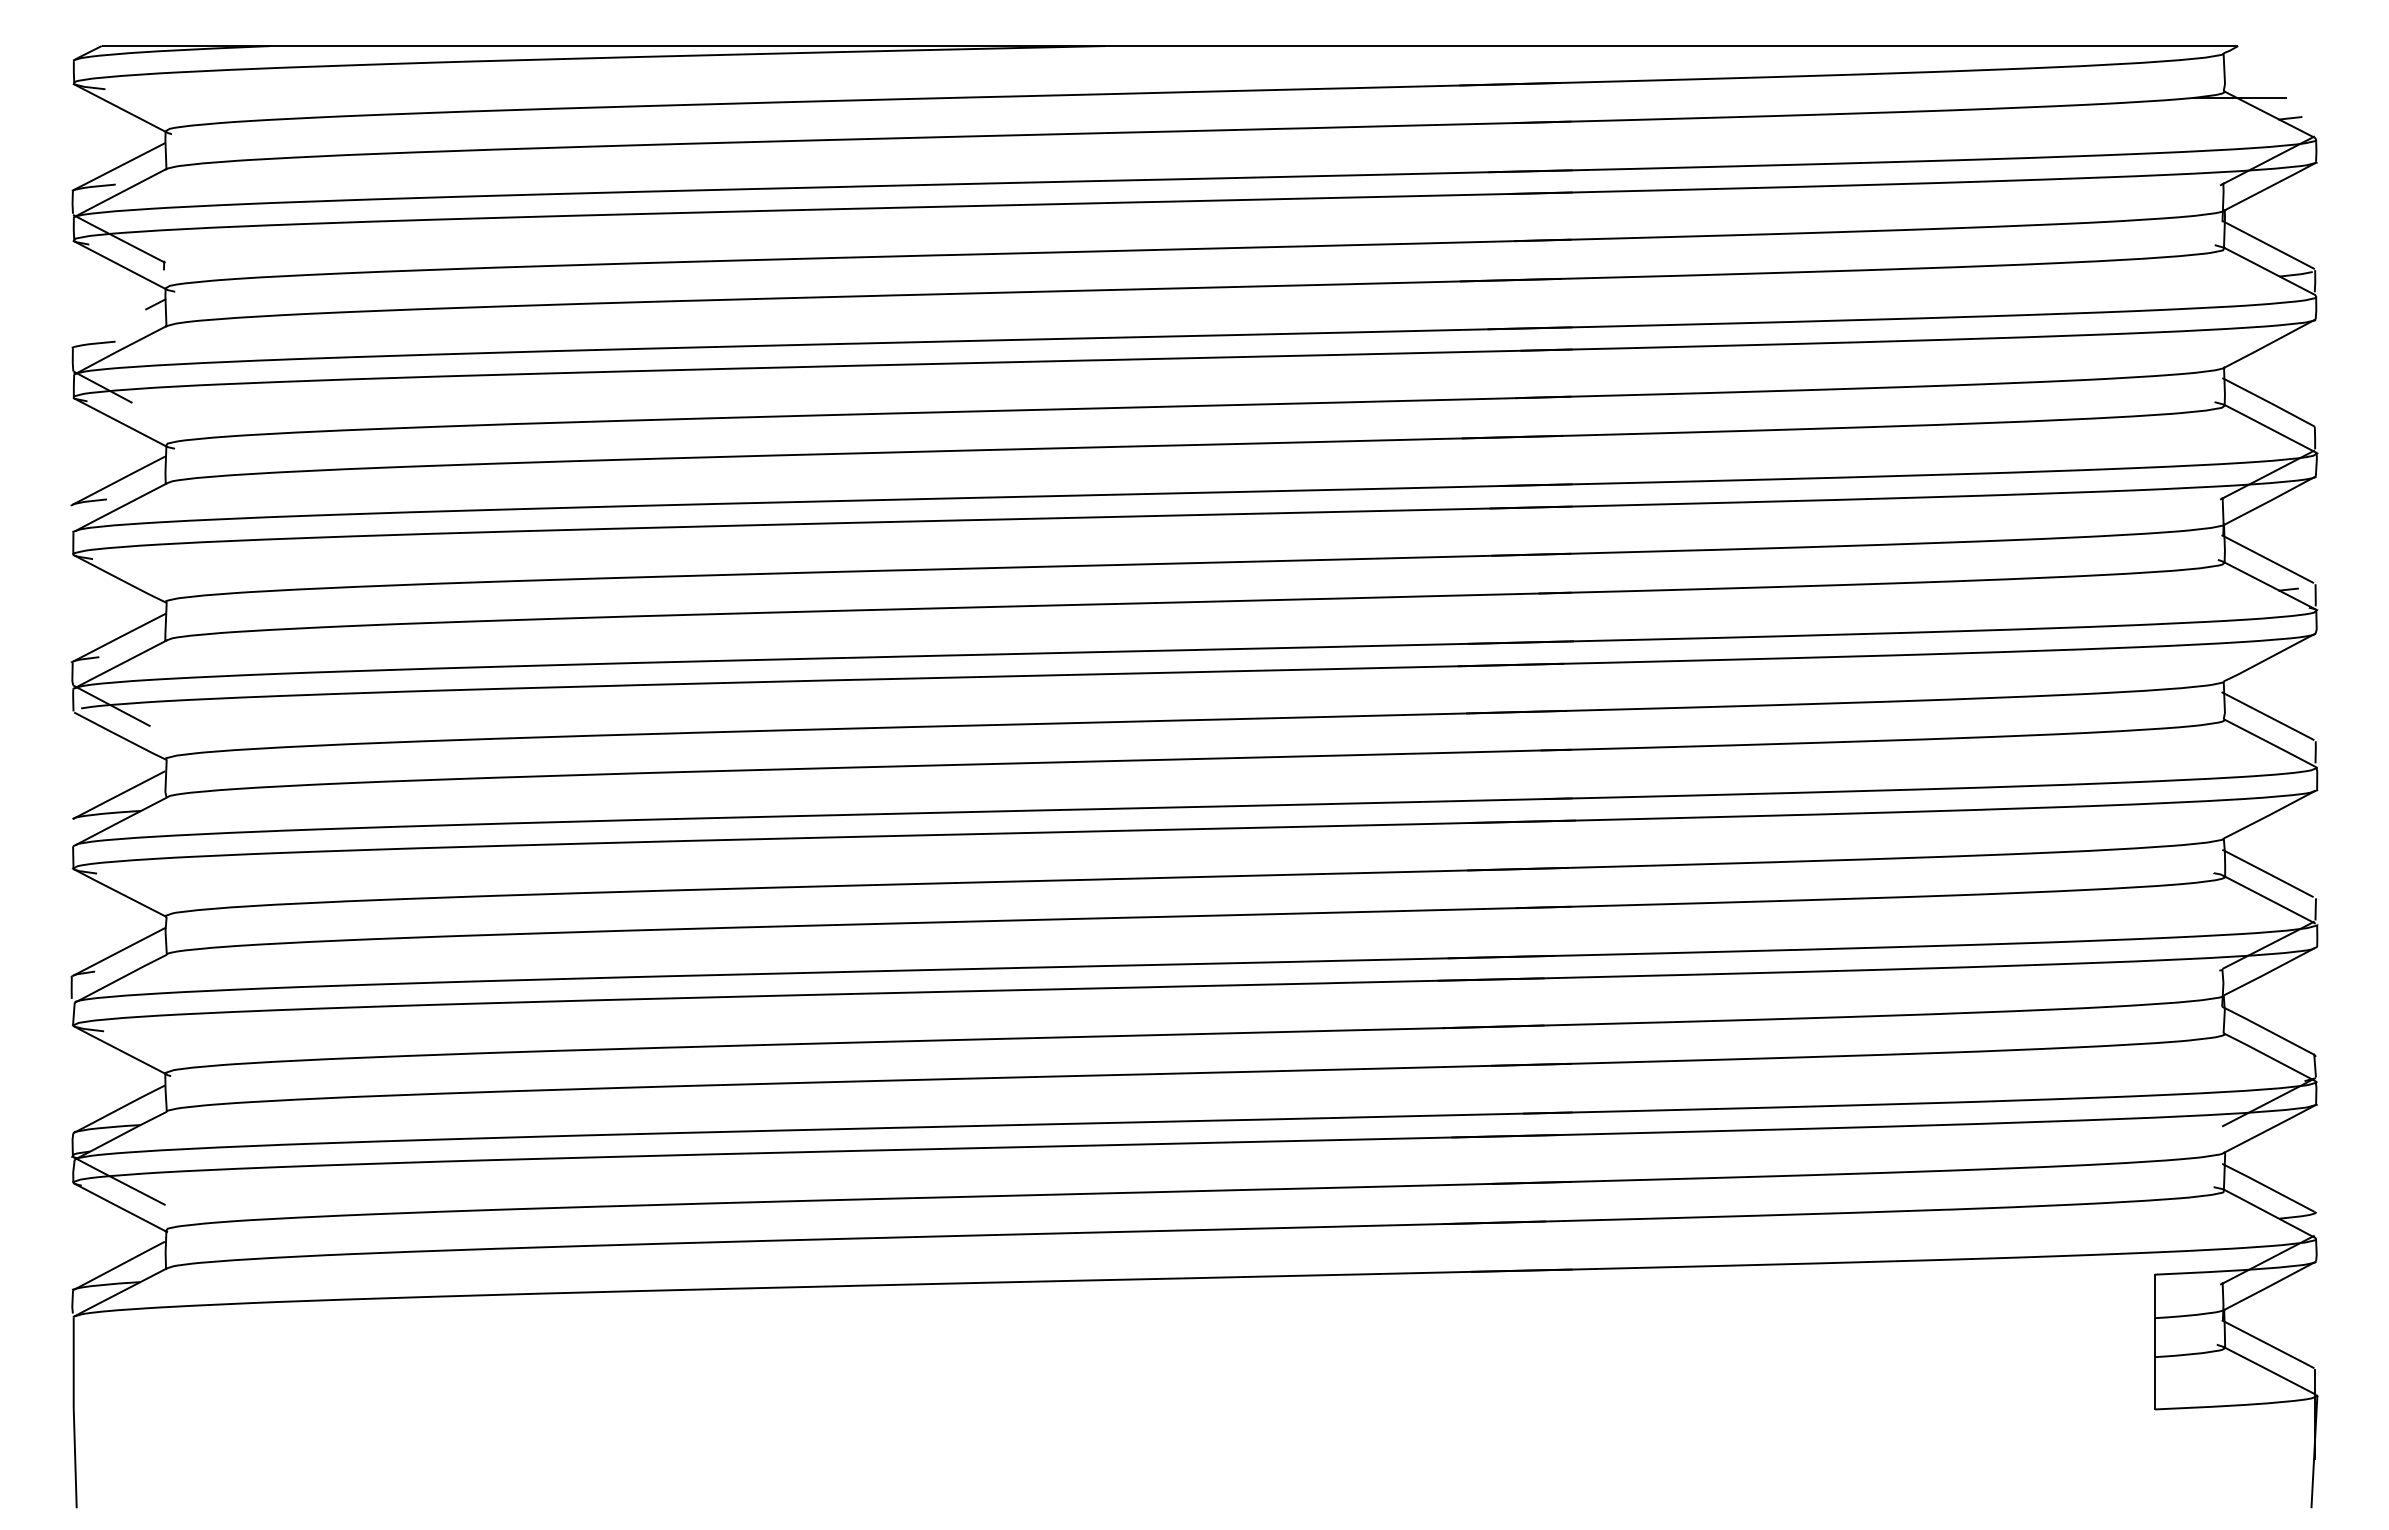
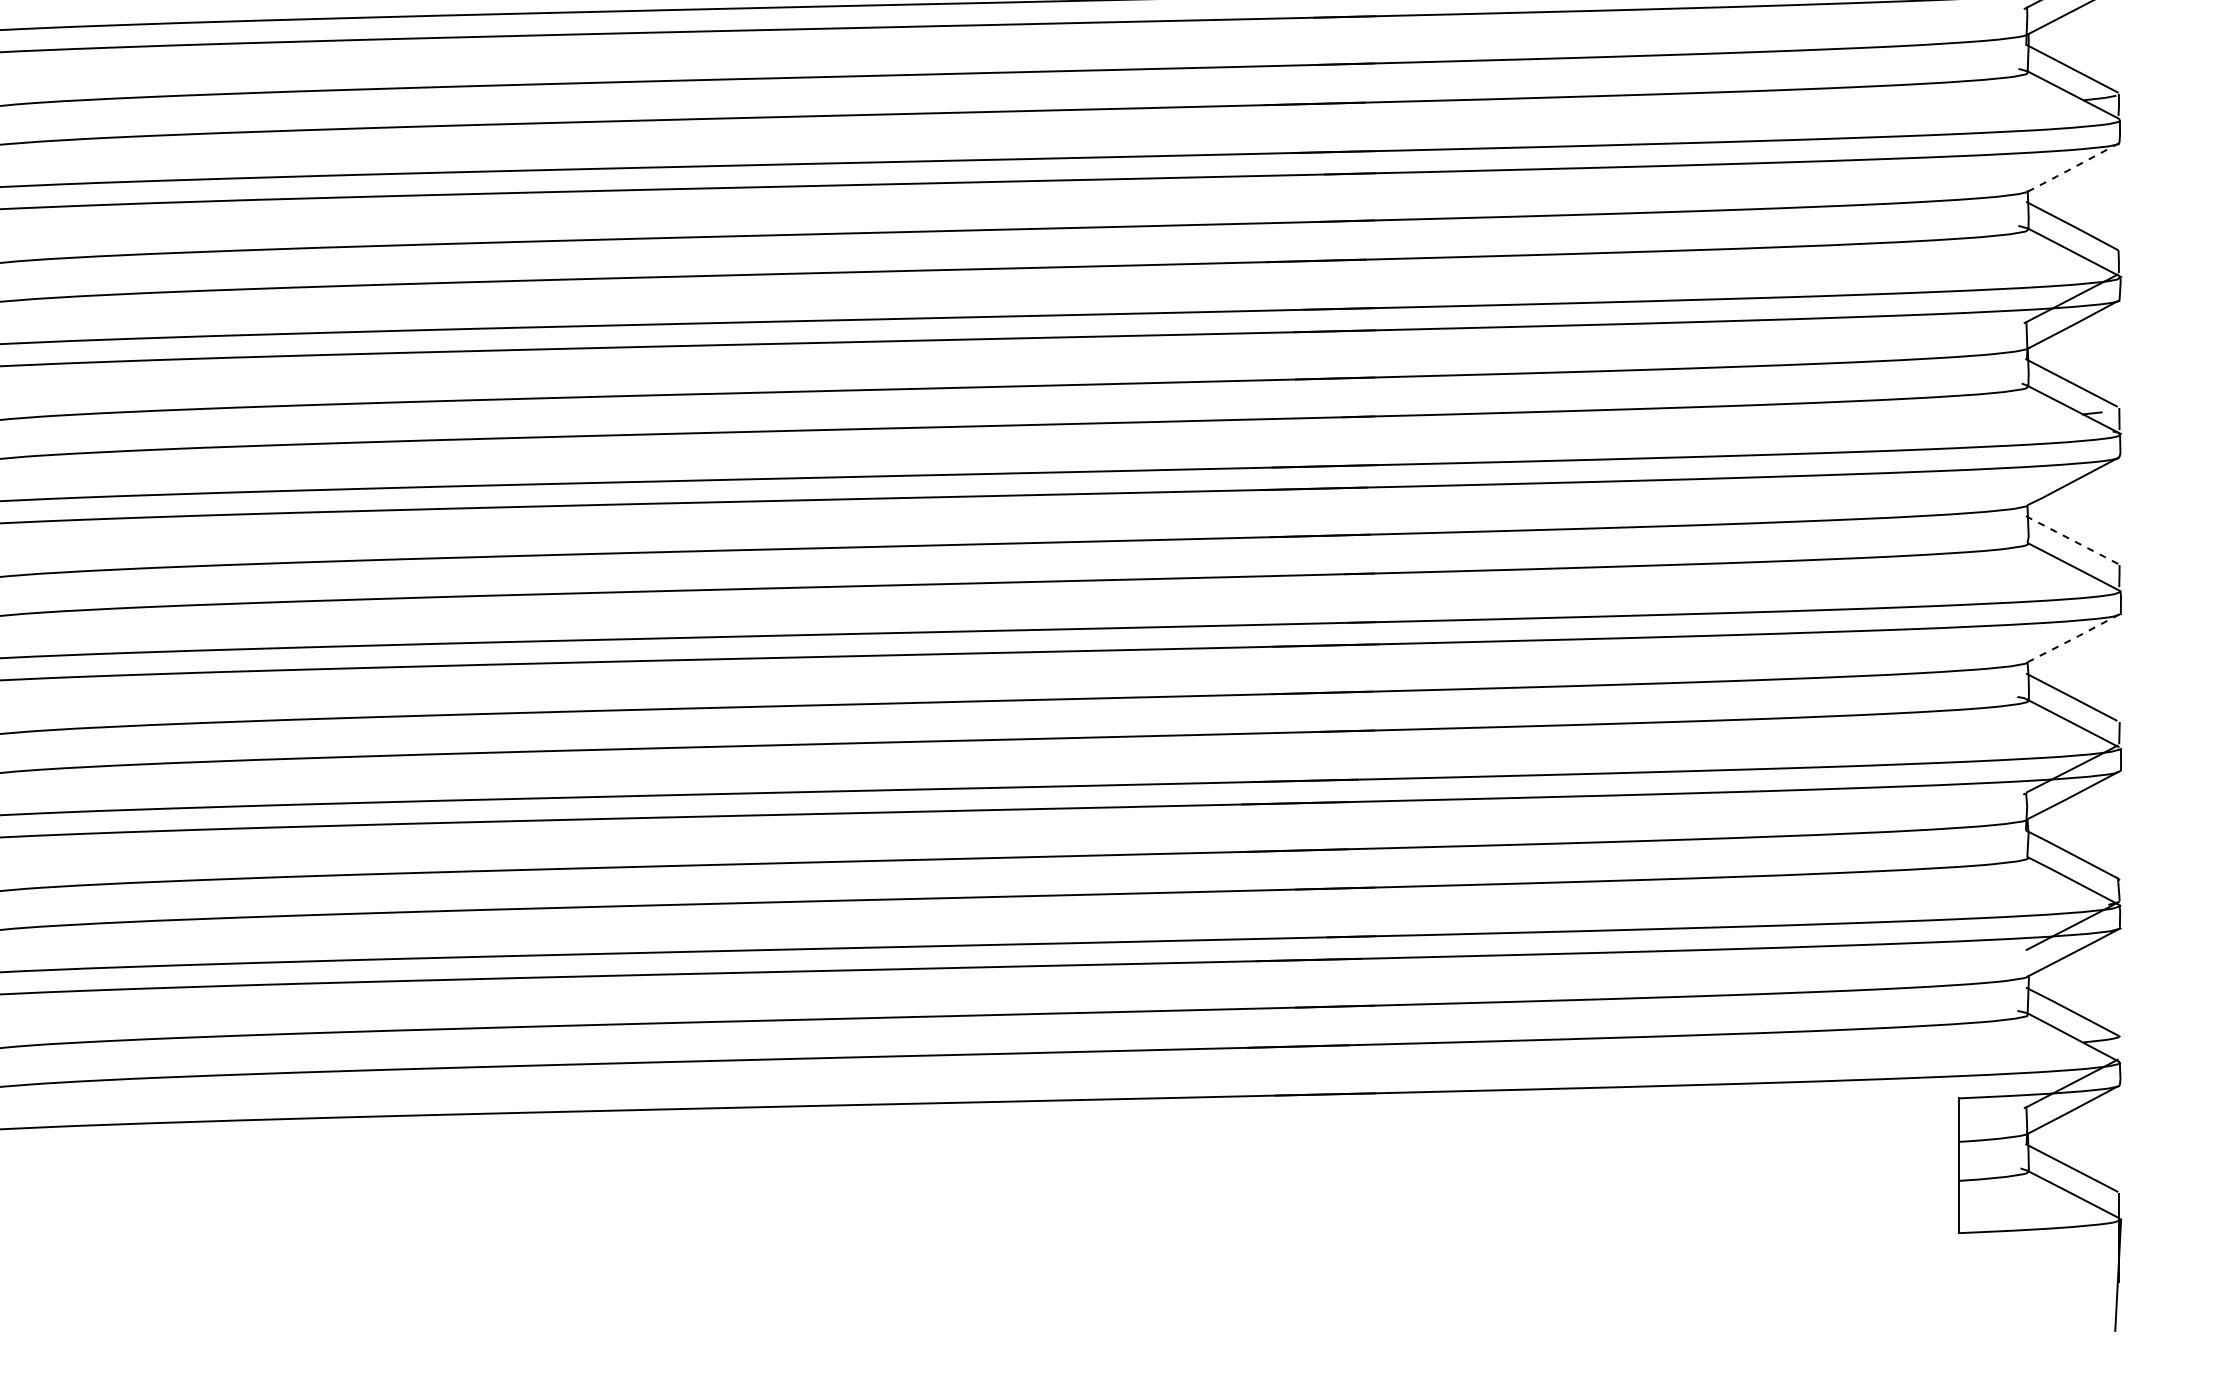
line: (2269, 344) -> (2073, 168), solid -> dashed
line: (2268, 716) -> (2072, 540), solid -> dashed
line: (2270, 814) -> (2074, 638), solid -> dashed

